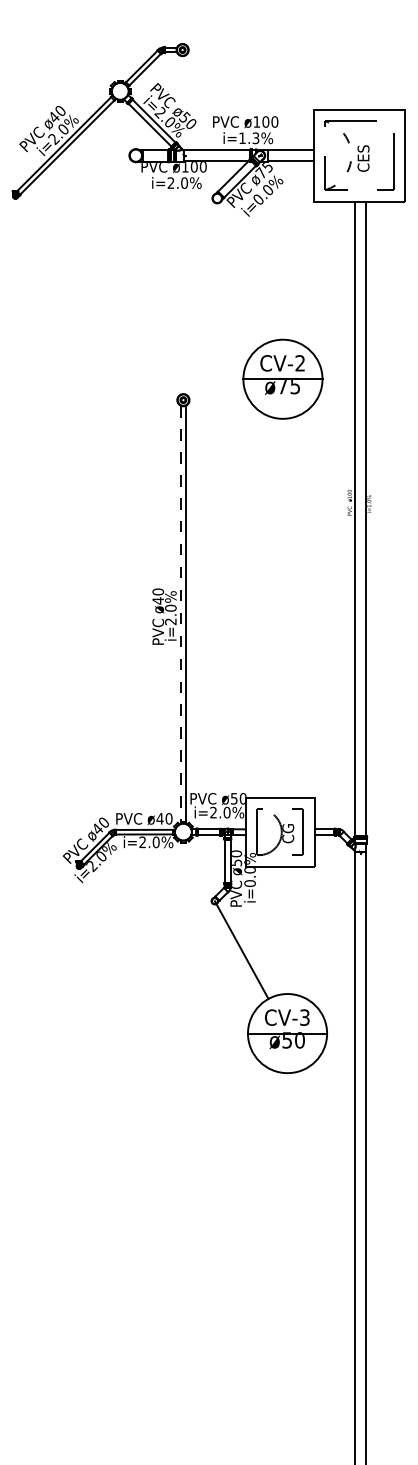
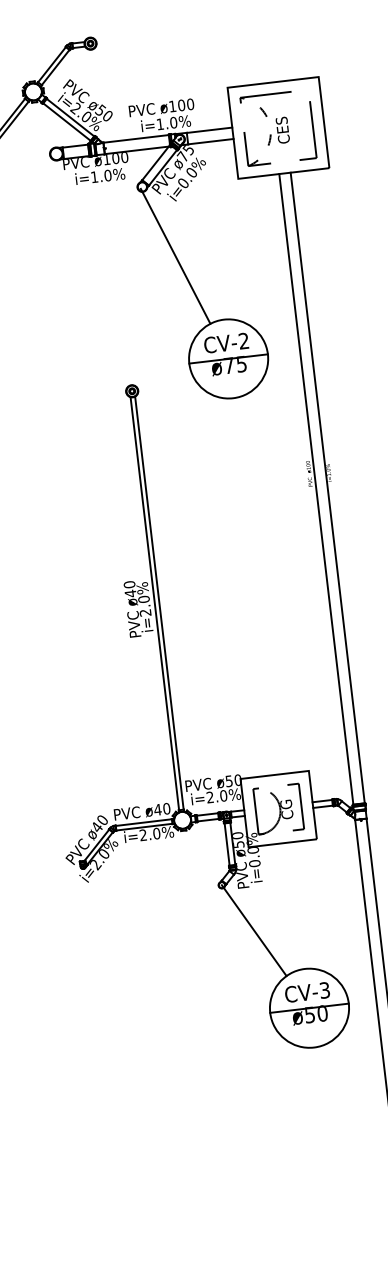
text: (255, 138) -> (173, 123), i=1.3% -> i=1.0%
text: (170, 182) -> (93, 176), i=2.0% -> i=1.0%
line: (241, 271) -> (174, 256), added
line: (181, 614) -> (155, 604), dashed -> solid

